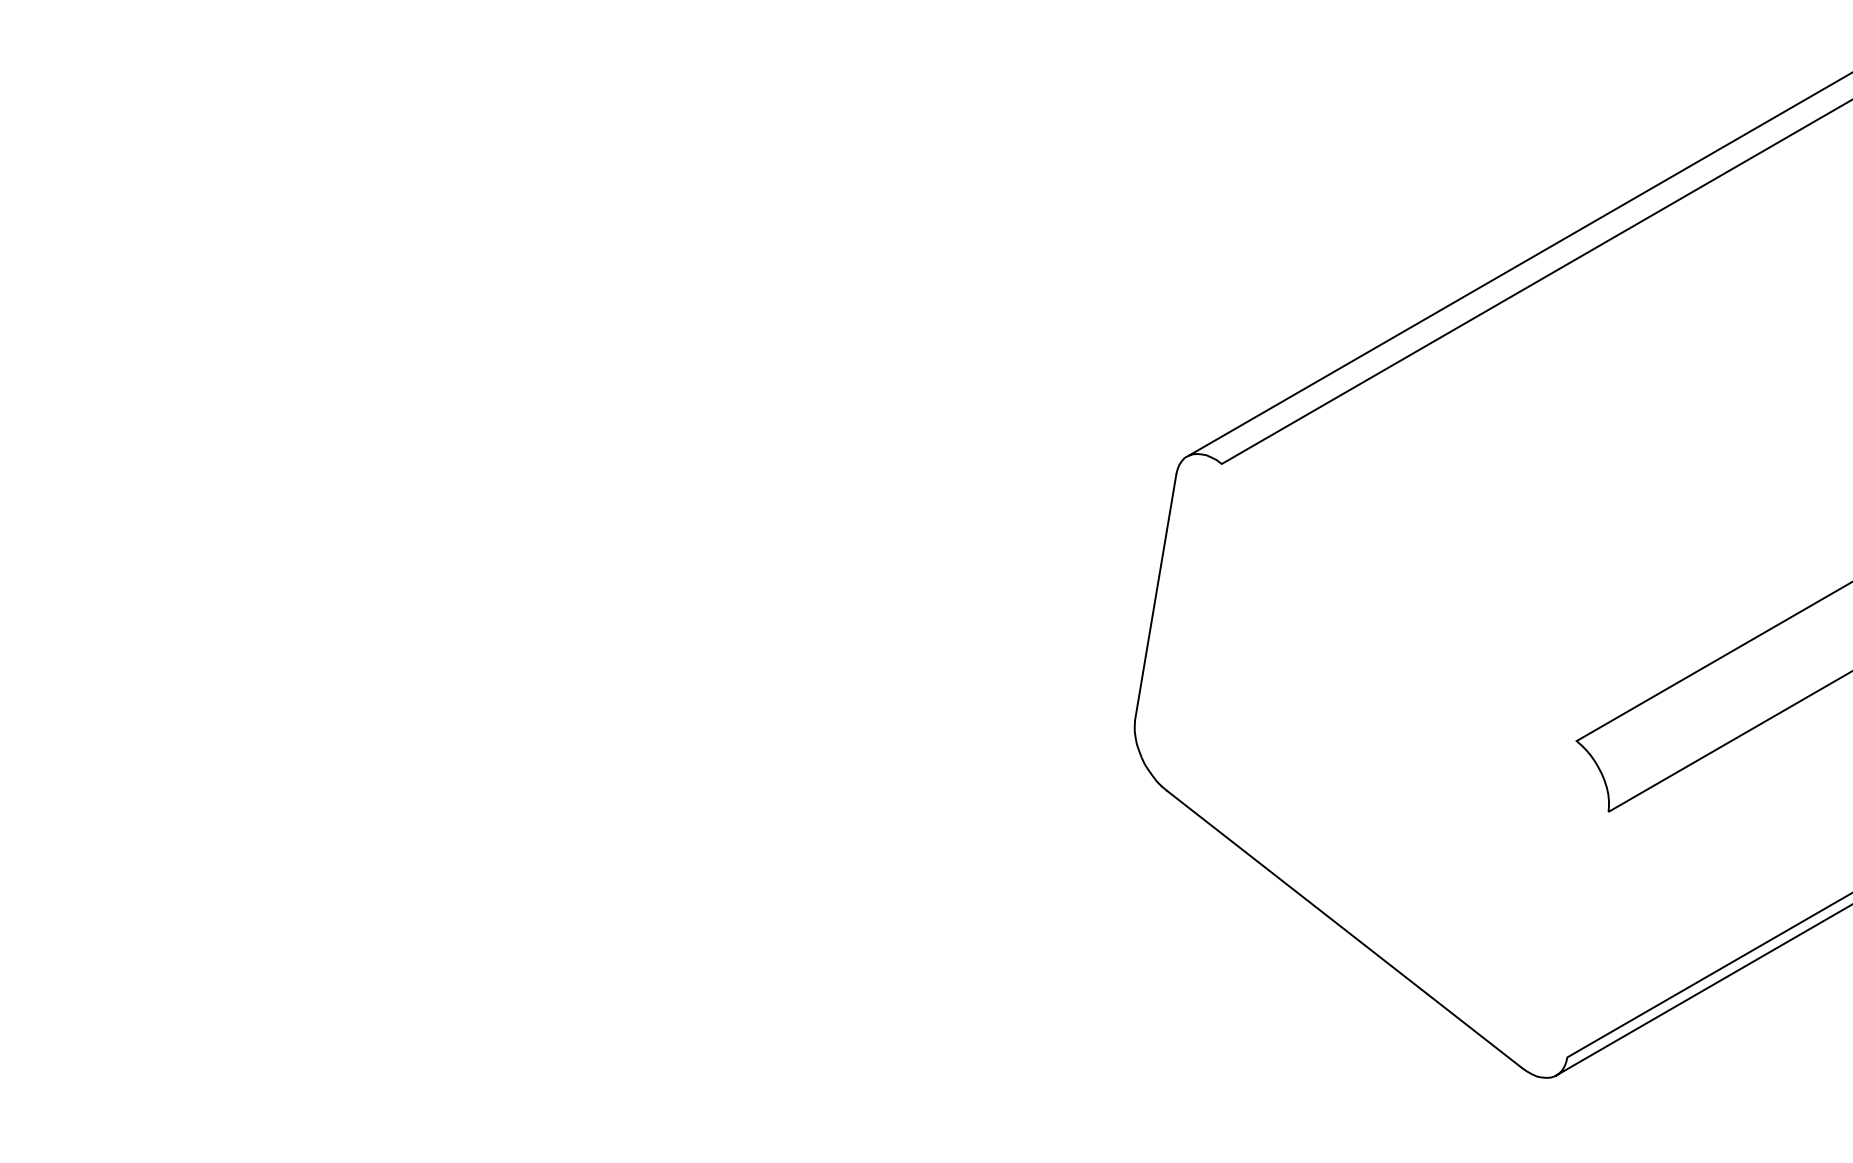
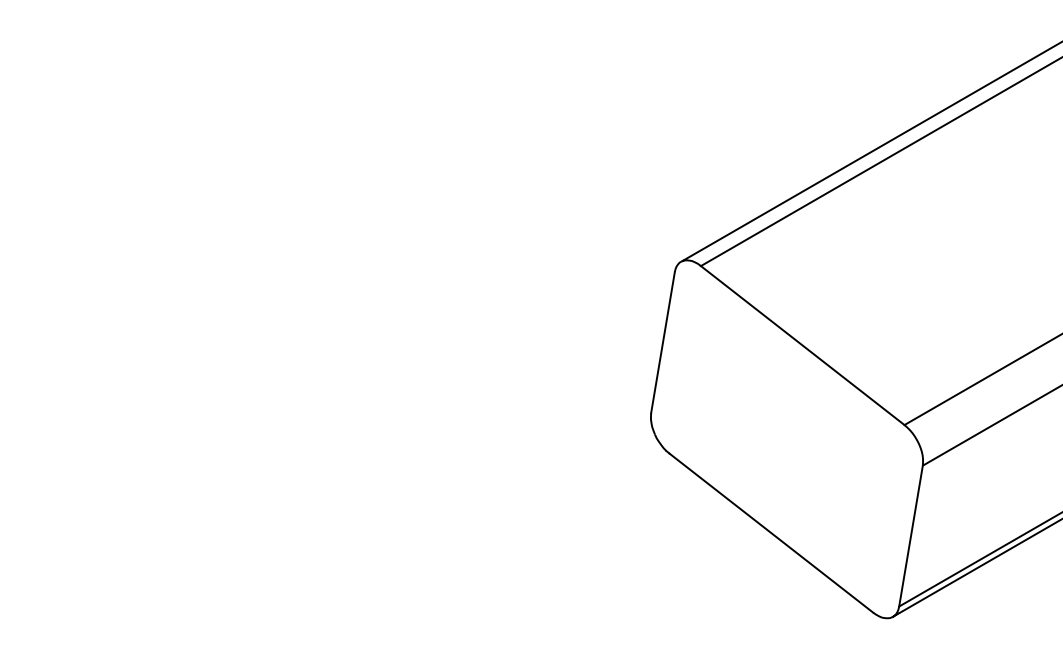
line: (1398, 602) -> (802, 345), added
line: (1587, 933) -> (910, 535), added

